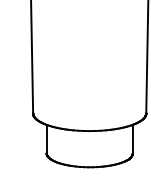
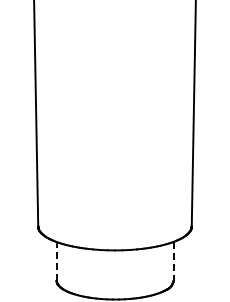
line: (46, 138) -> (56, 260), solid -> dashed
line: (132, 139) -> (173, 261), solid -> dashed

